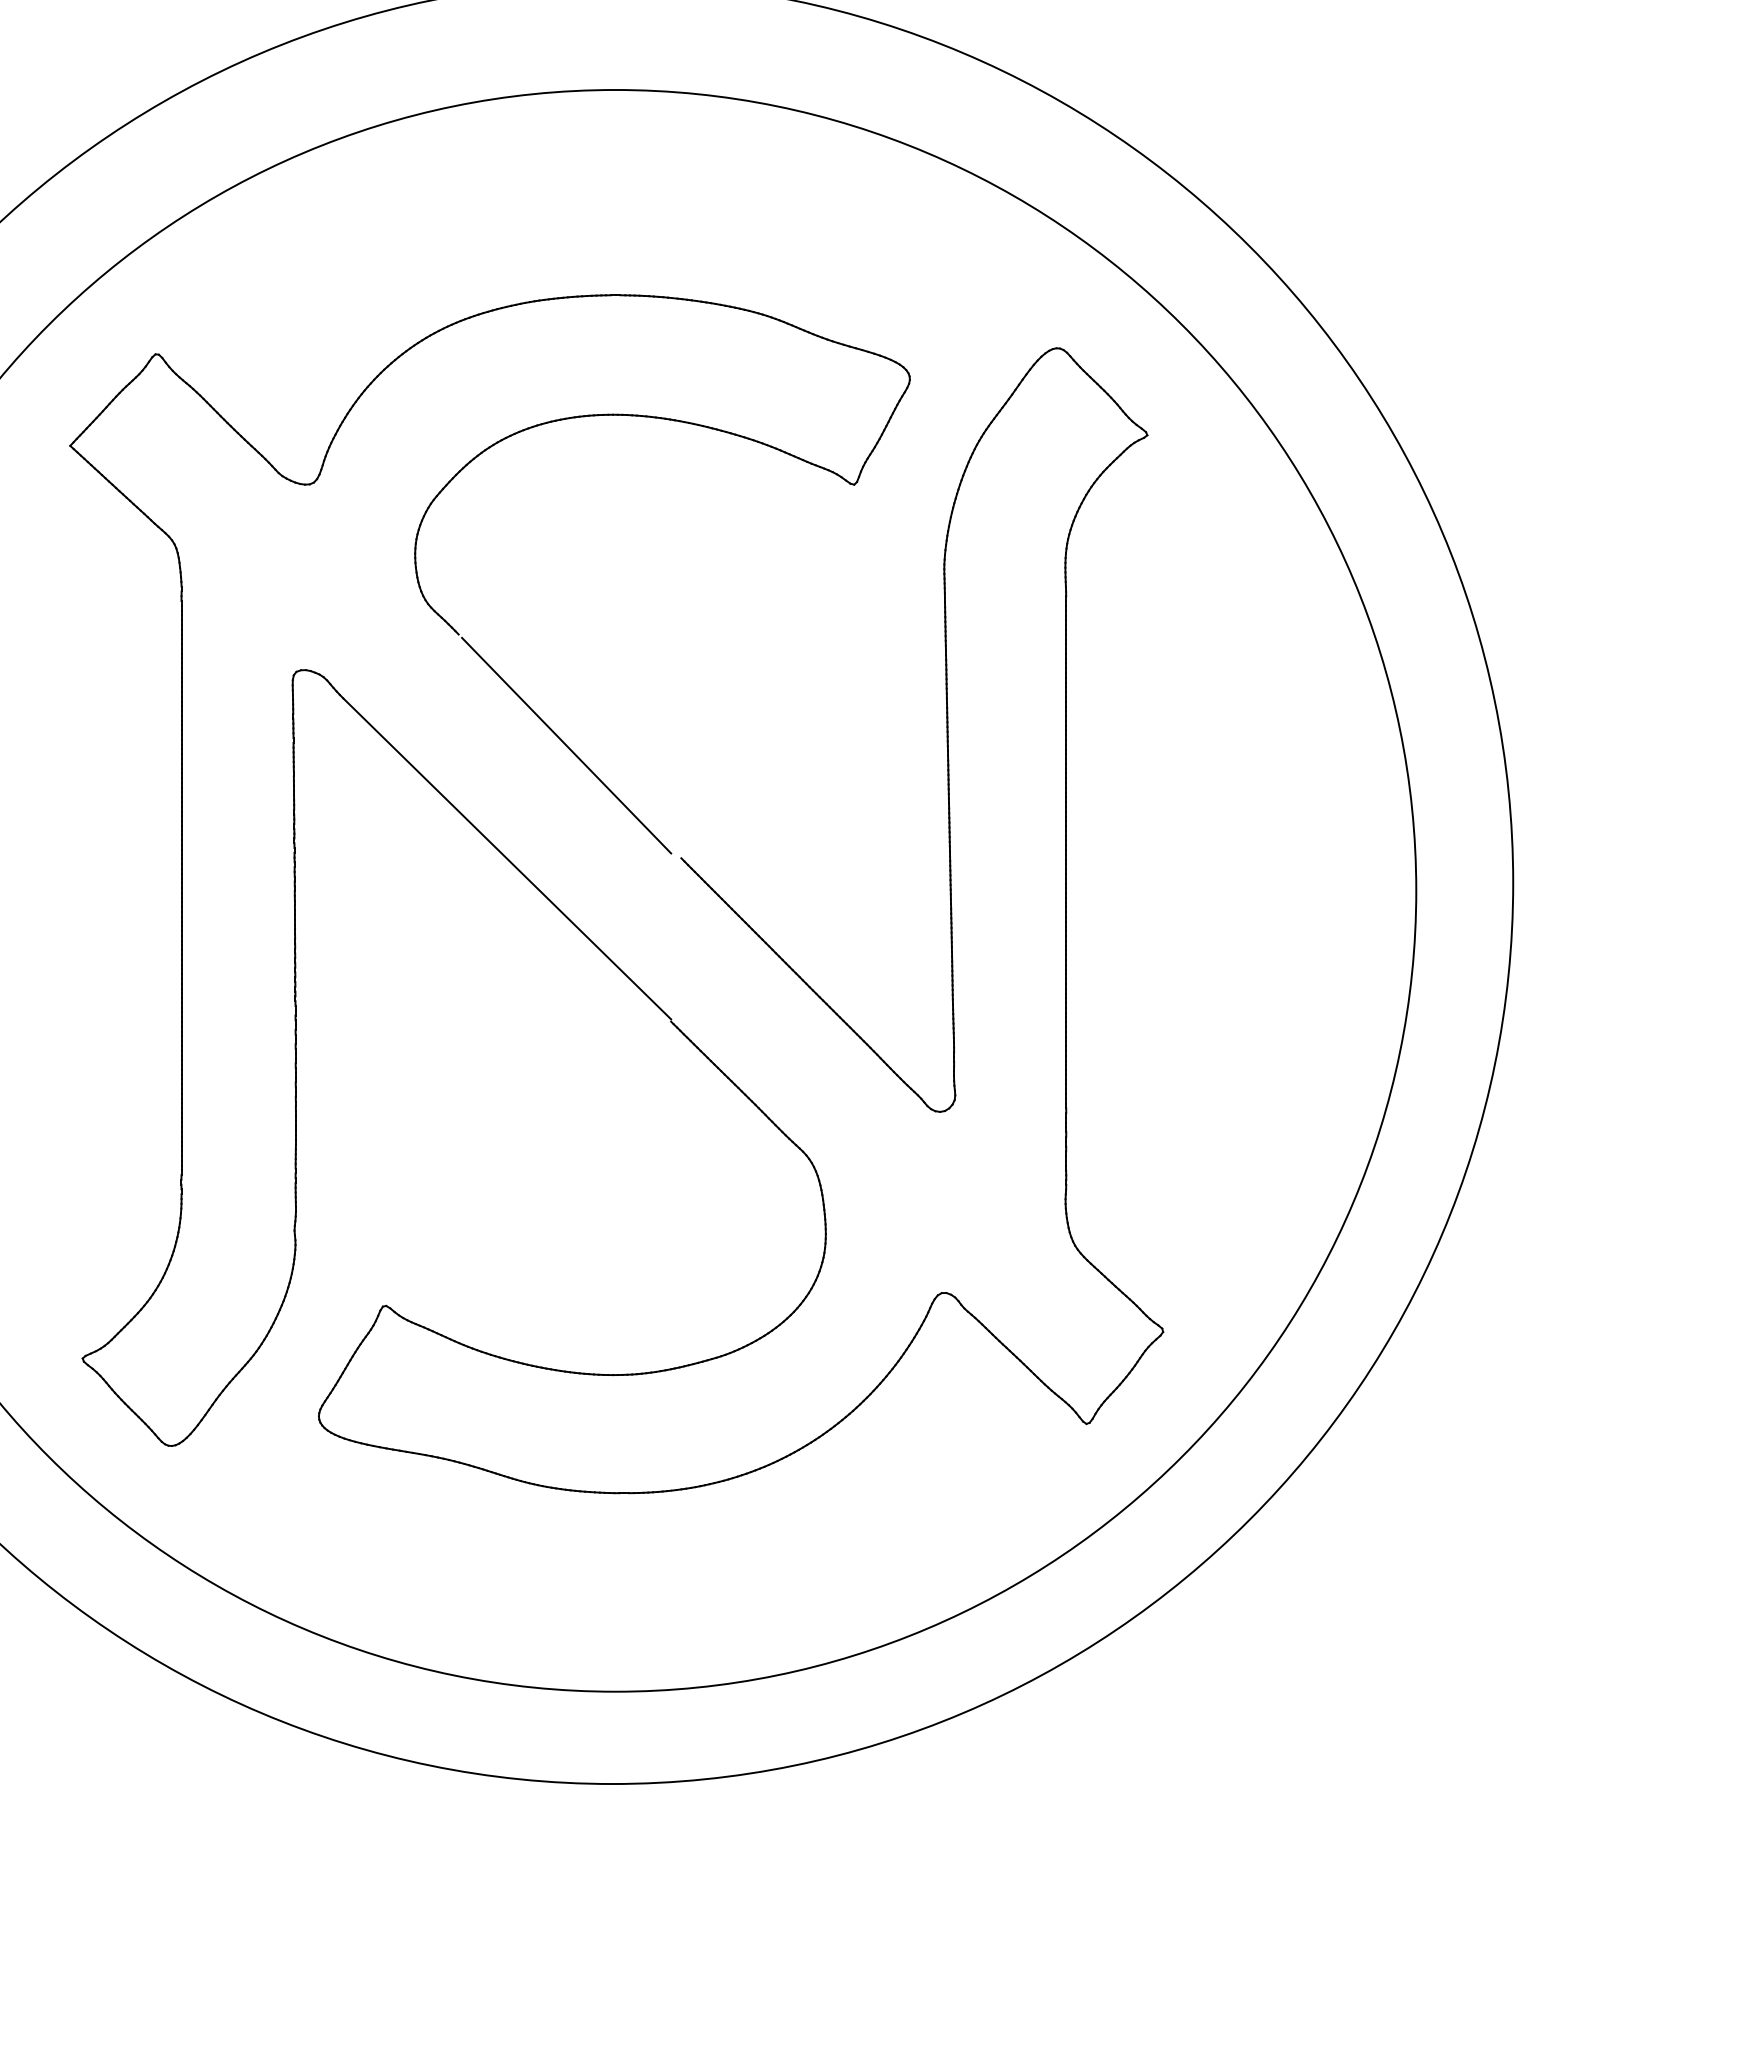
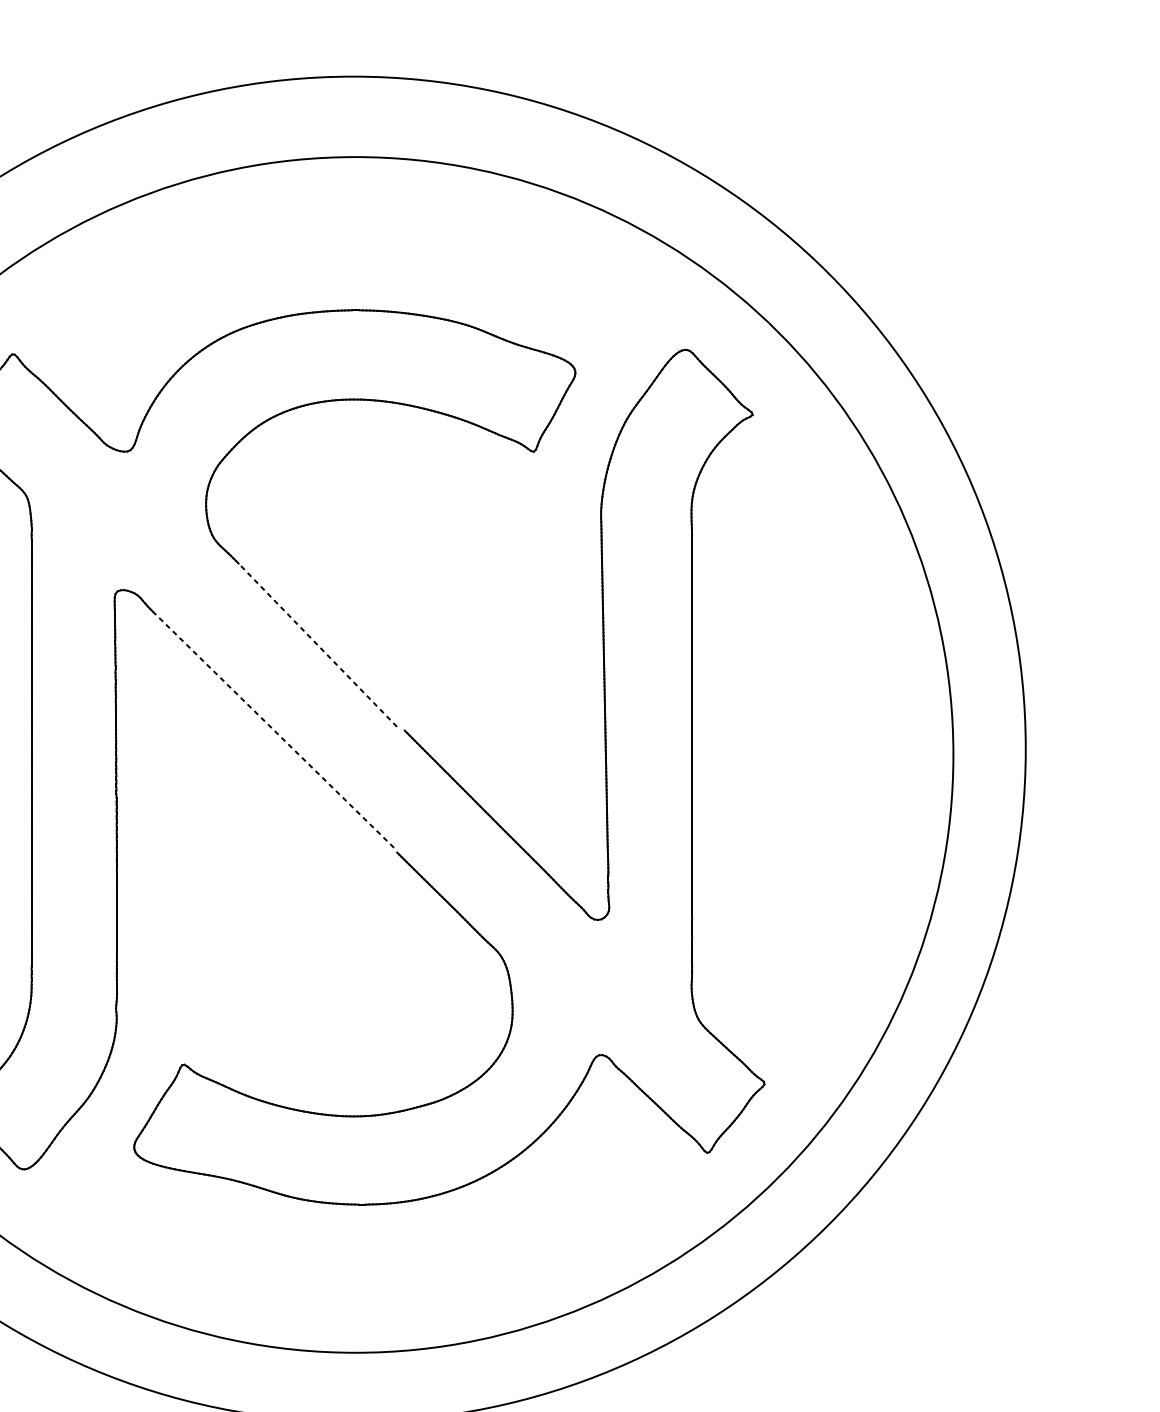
line: (566, 746) -> (319, 647), solid -> dashed
line: (507, 859) -> (275, 731), solid -> dashed

